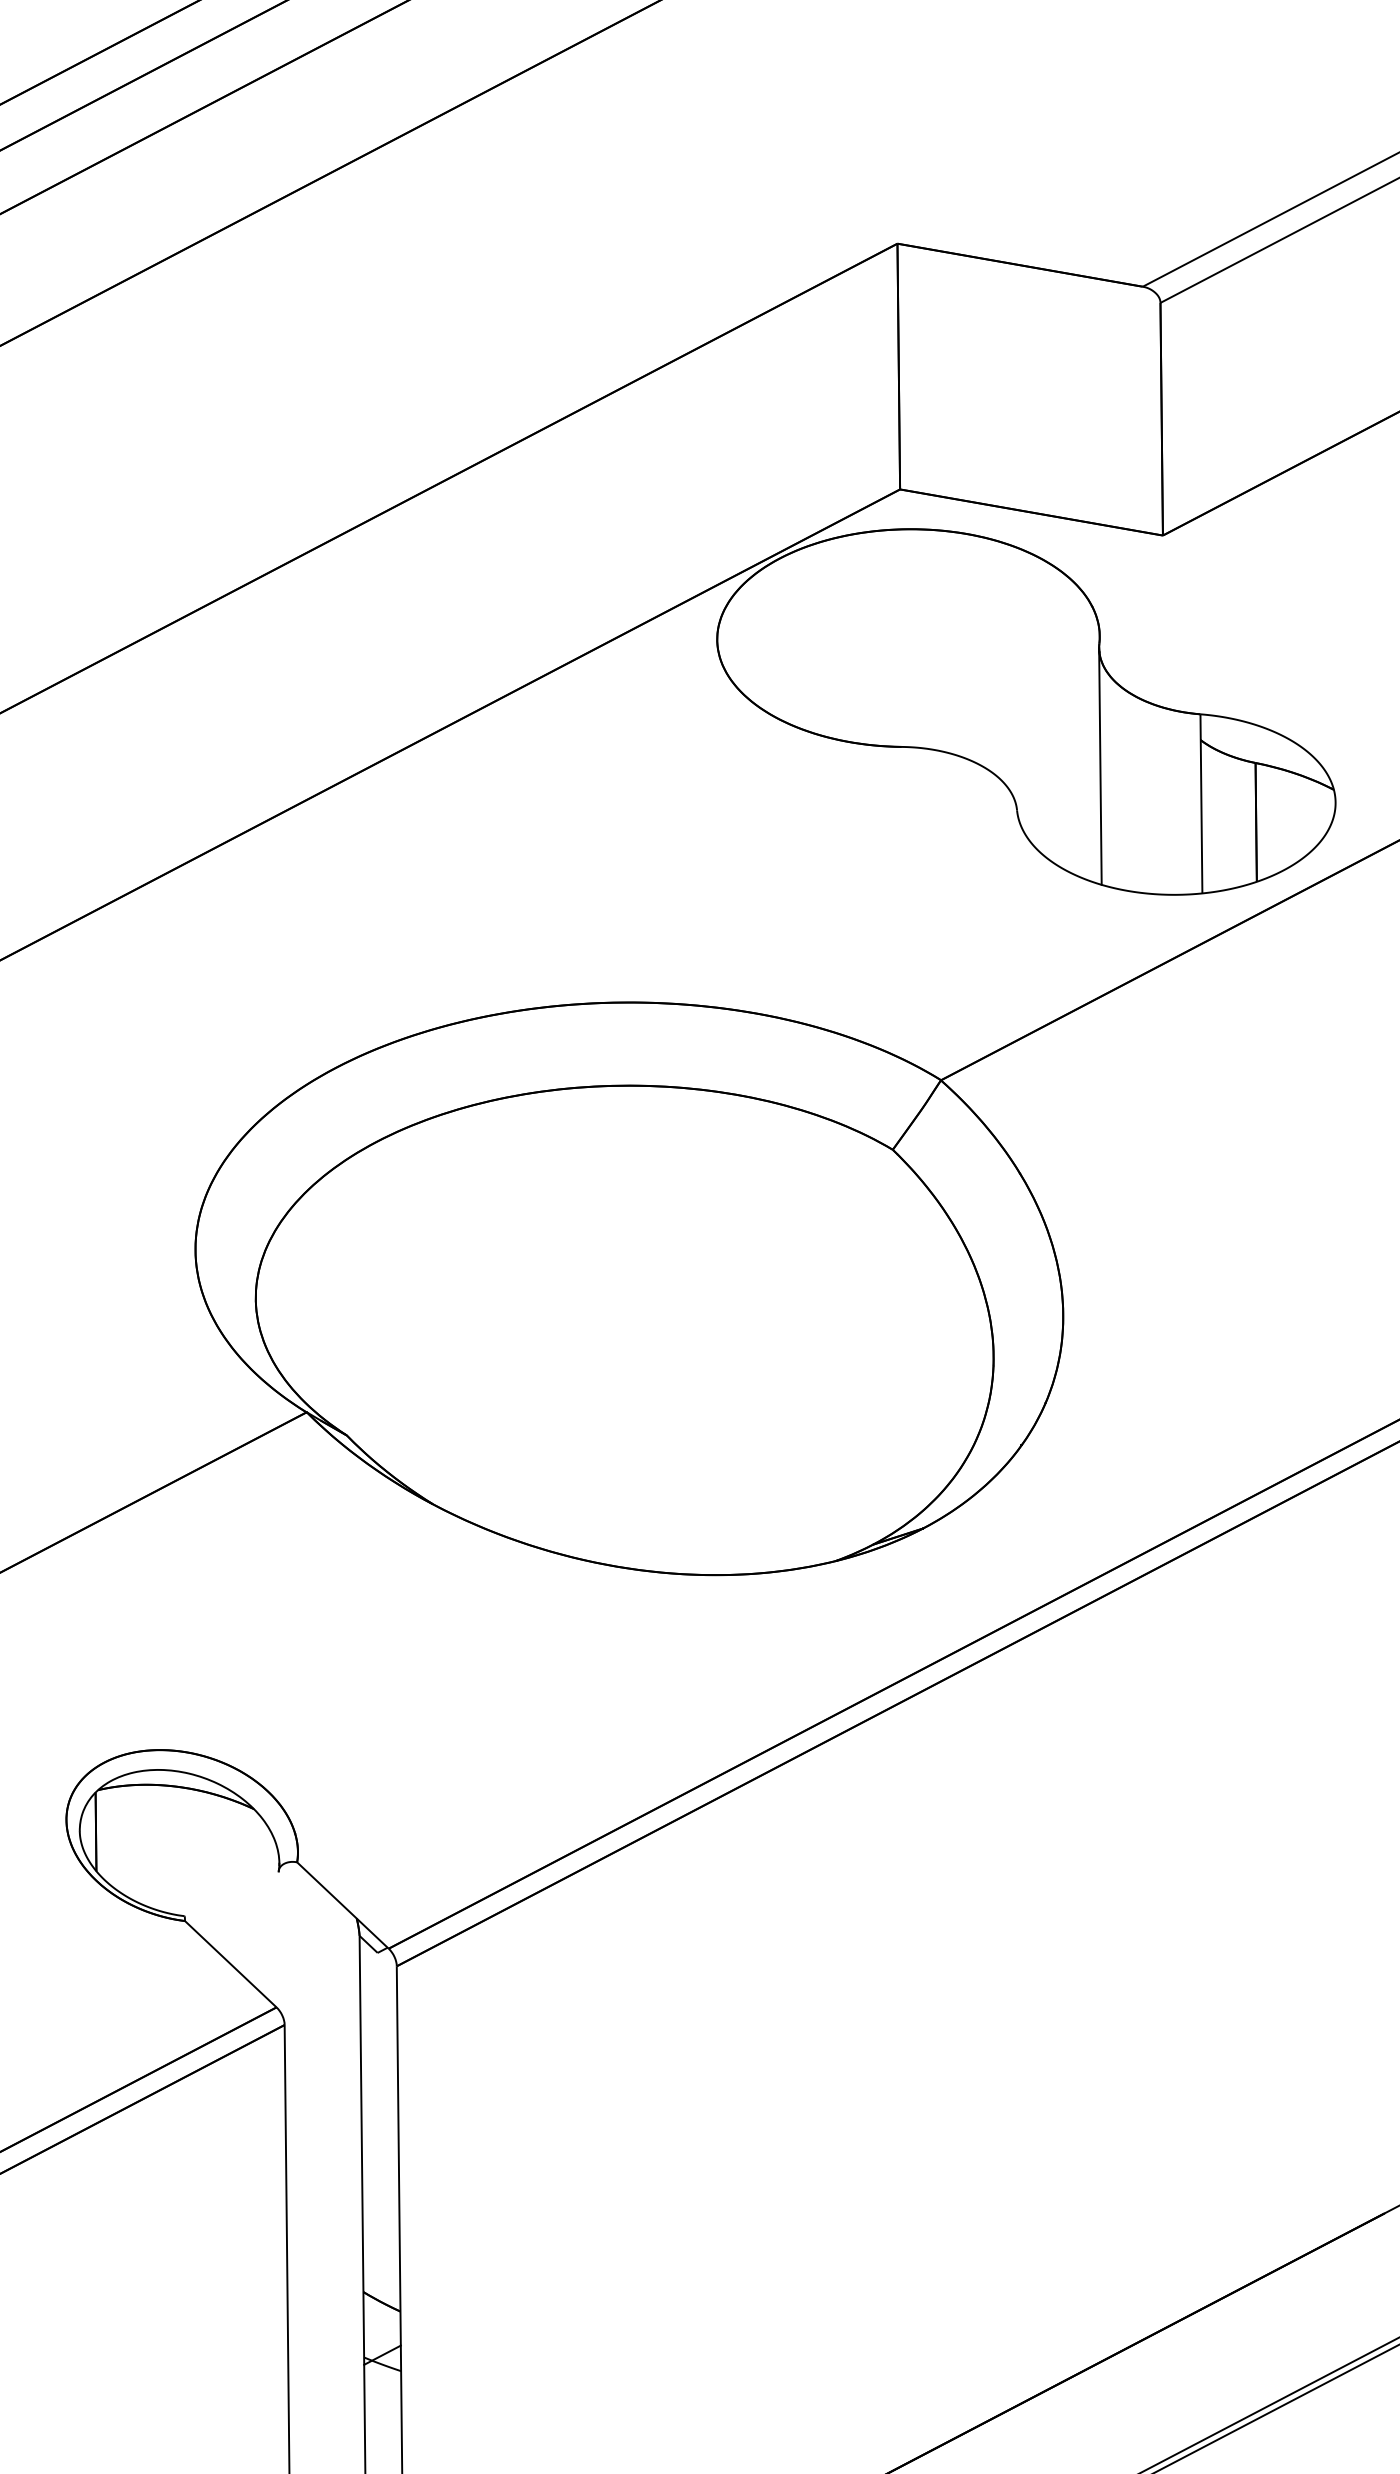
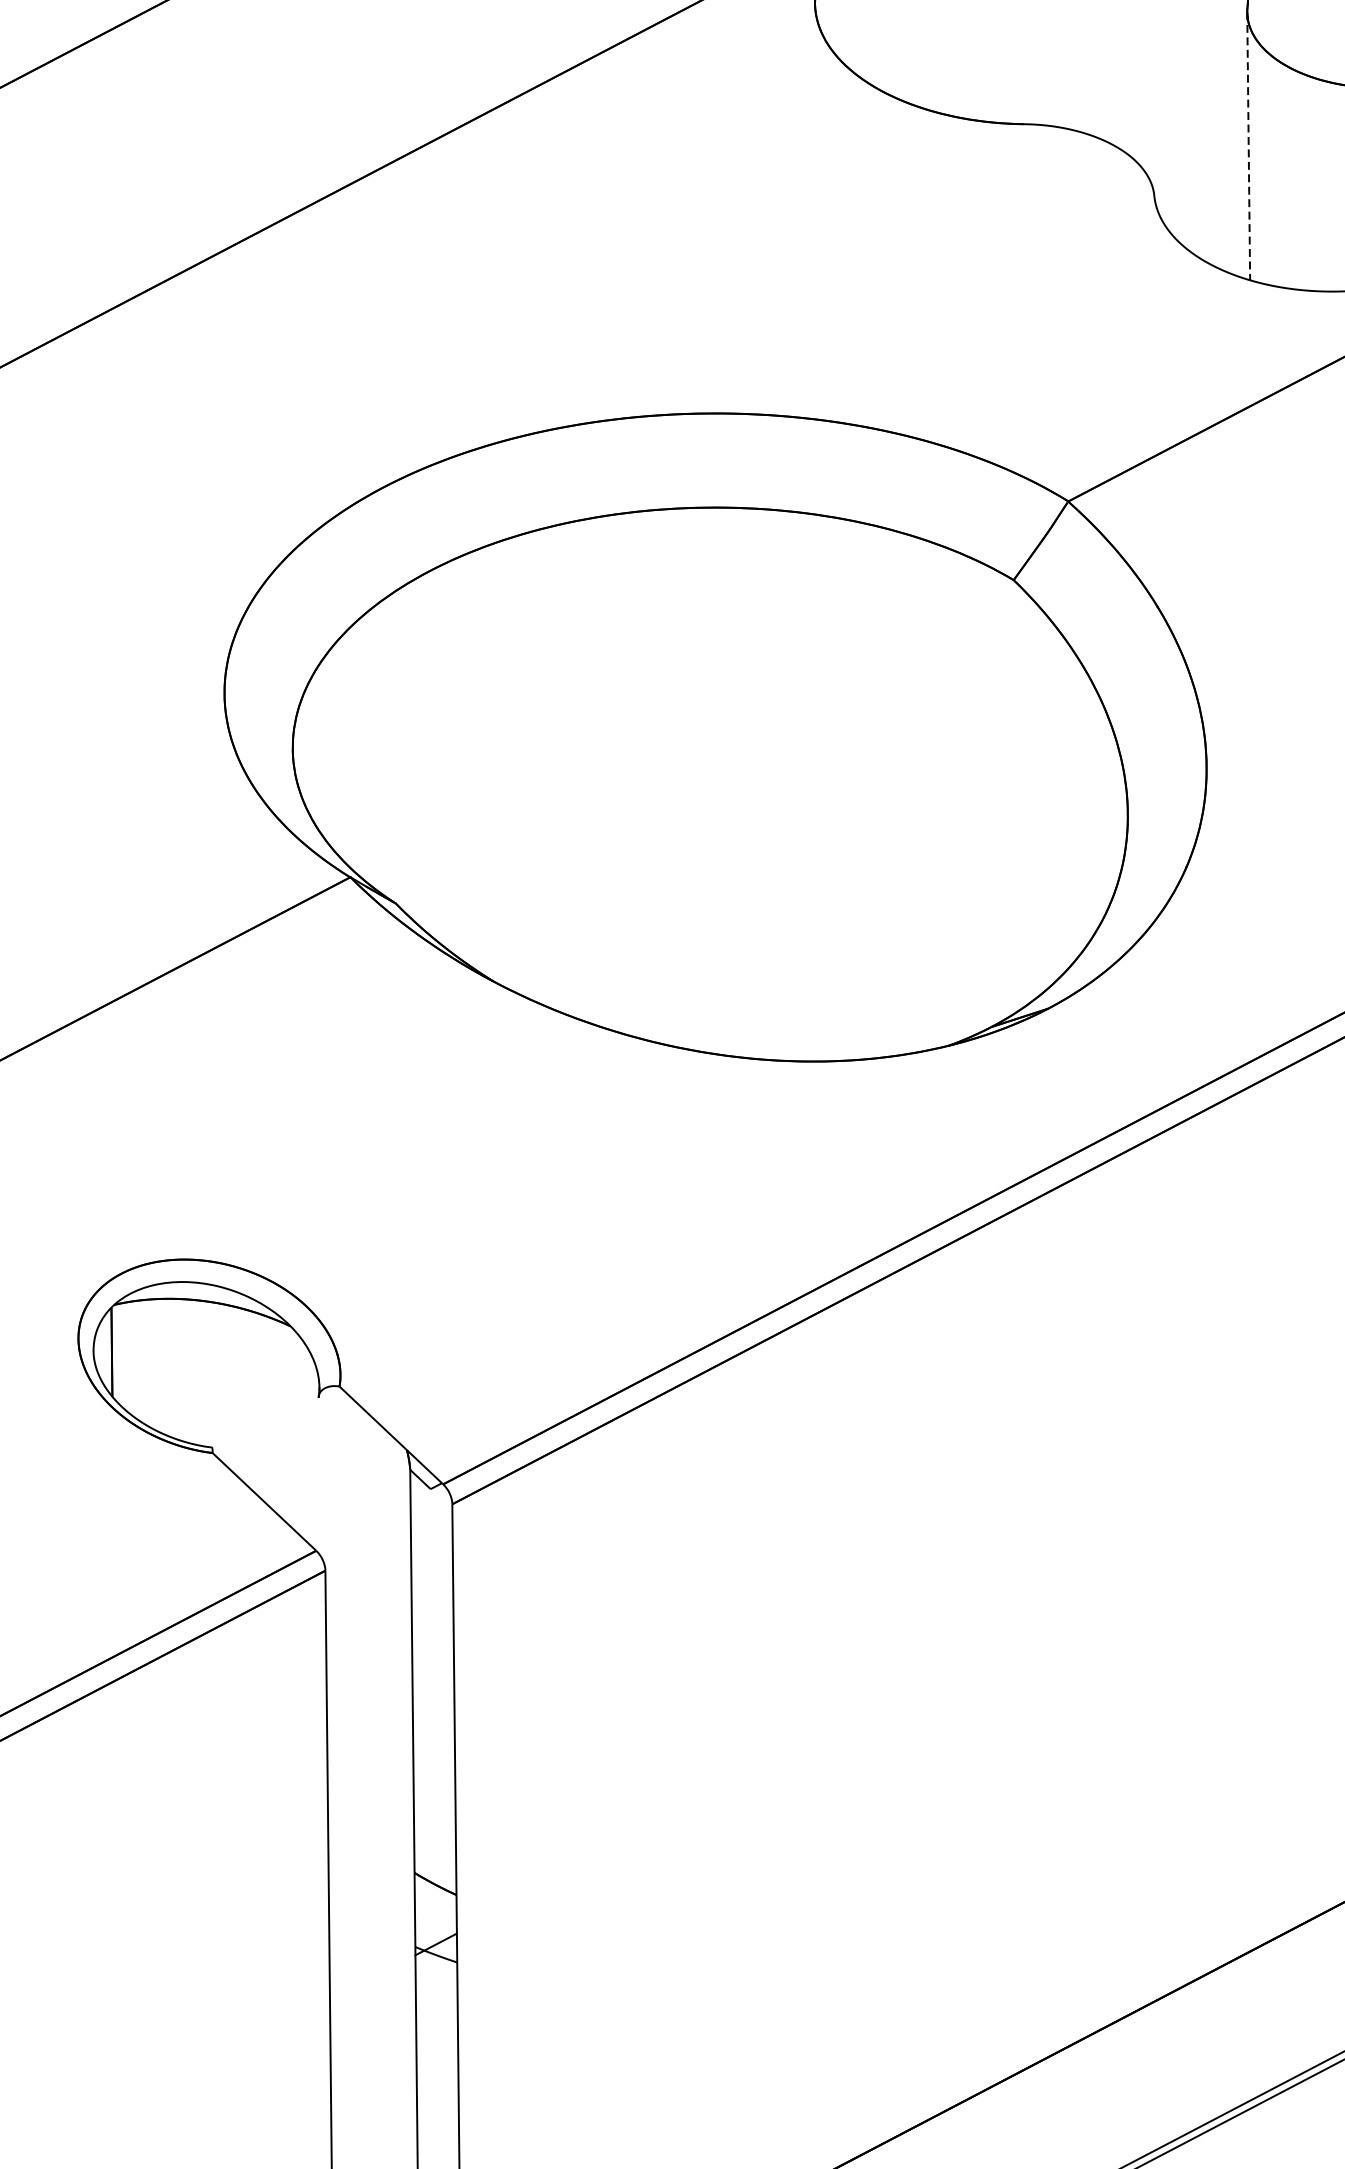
line: (1100, 767) -> (1248, 147), solid -> dashed

